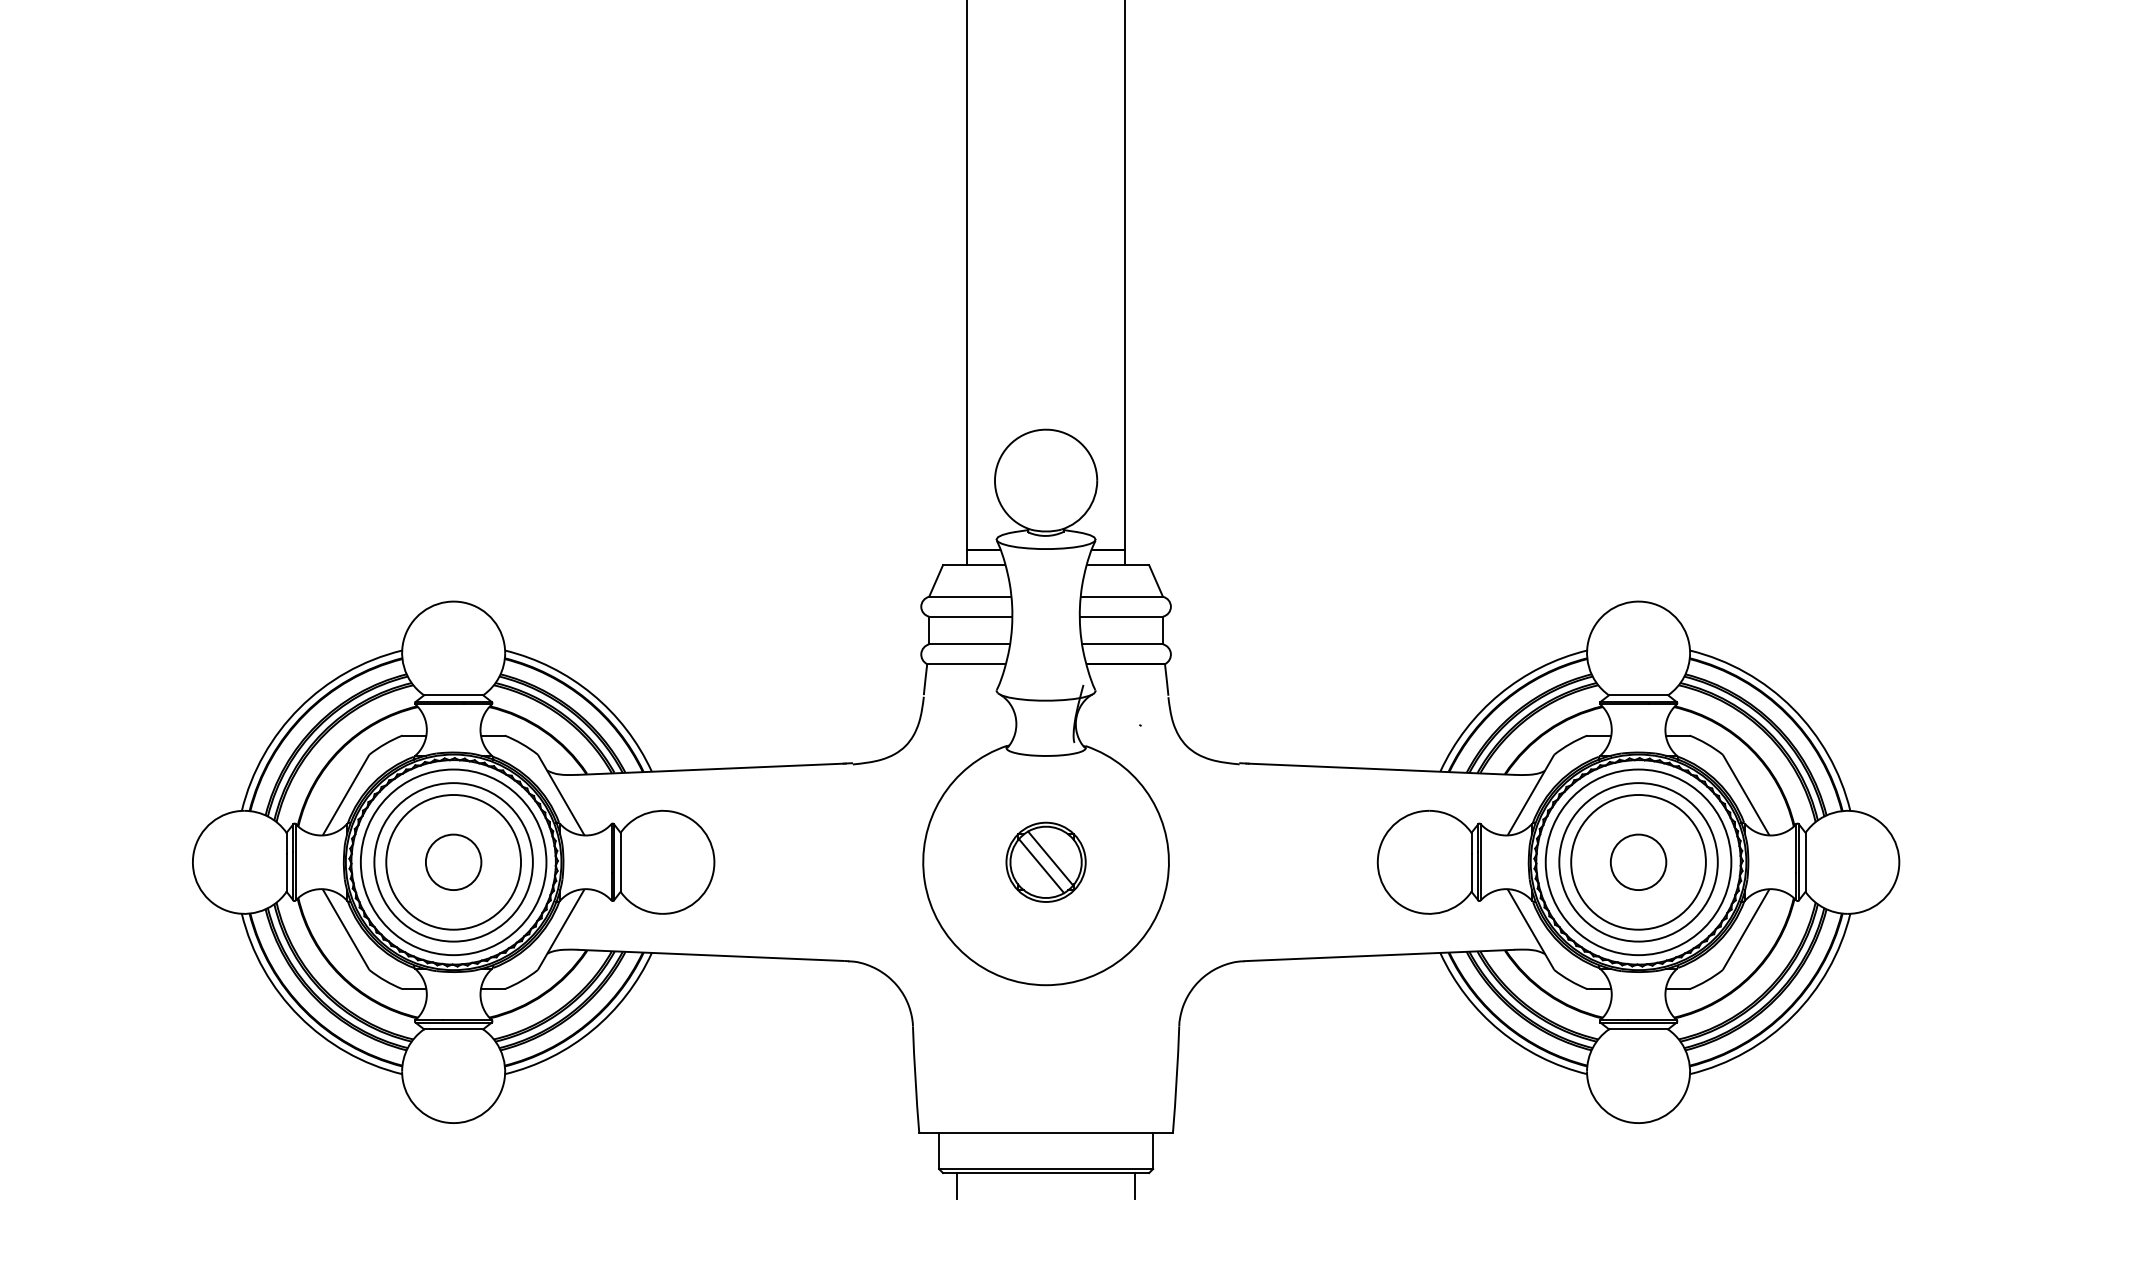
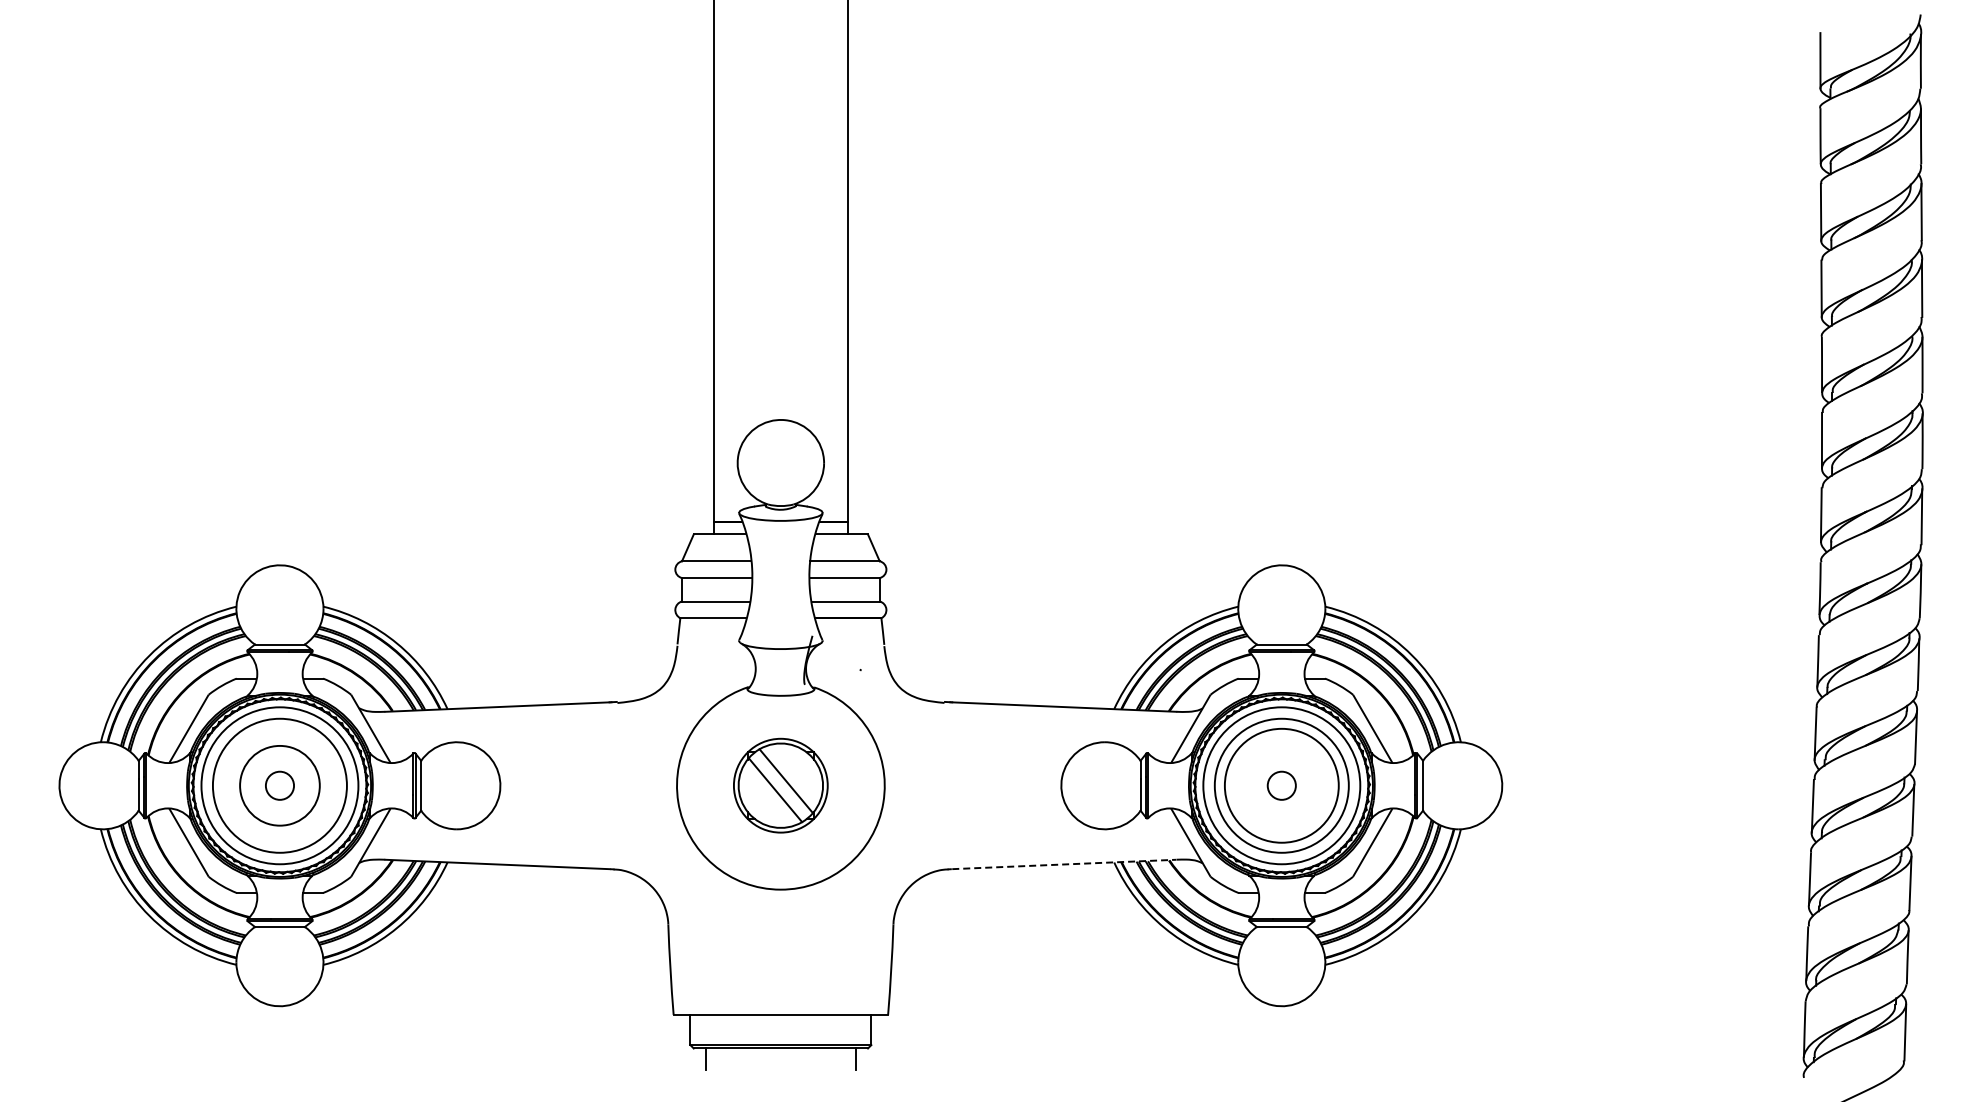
circle: (453, 862) -> (279, 785), size x0.6
circle: (453, 862) -> (279, 785), size x0.7
part: (1045, 862) -> (780, 785), size x1.4
circle: (1638, 862) -> (1281, 785), size x0.6
line: (1381, 955) -> (1064, 864), solid -> dashed

